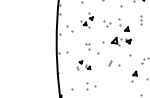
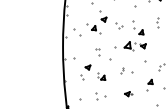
part: (86, 20) -> (96, 22), size x1.43
part: (83, 64) -> (92, 71), size x1.67
part: (115, 84) -> (128, 94), added

